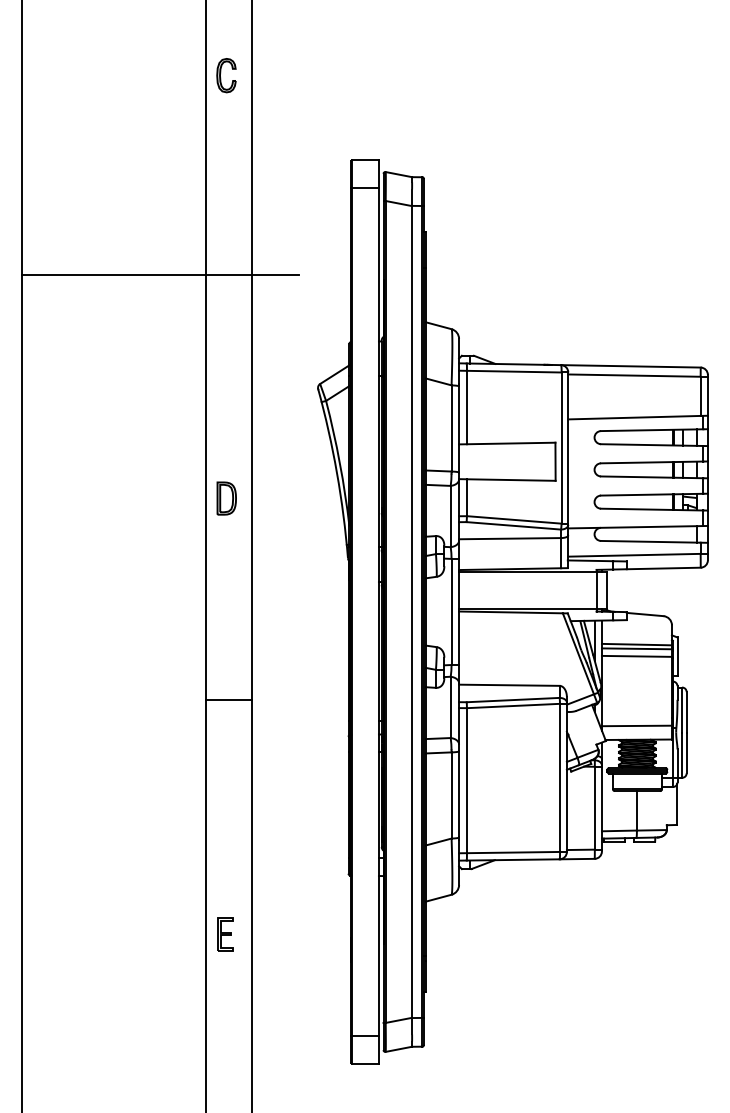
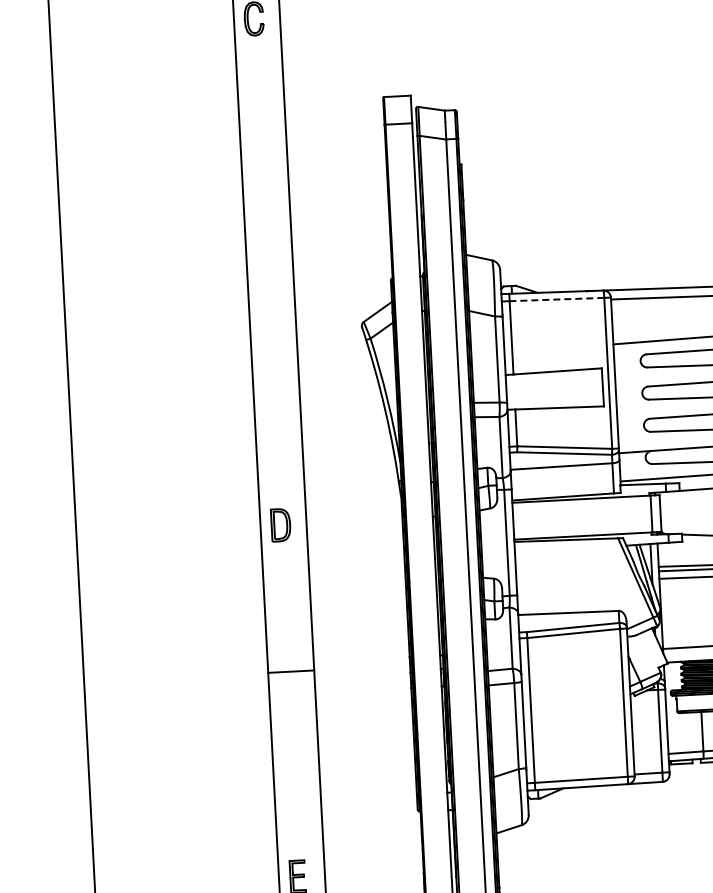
line: (160, 274) -> (198, 221), removed
line: (513, 371) -> (556, 299), solid -> dashed
part: (226, 498) -> (280, 525), moved
line: (229, 700) -> (291, 671), moved

